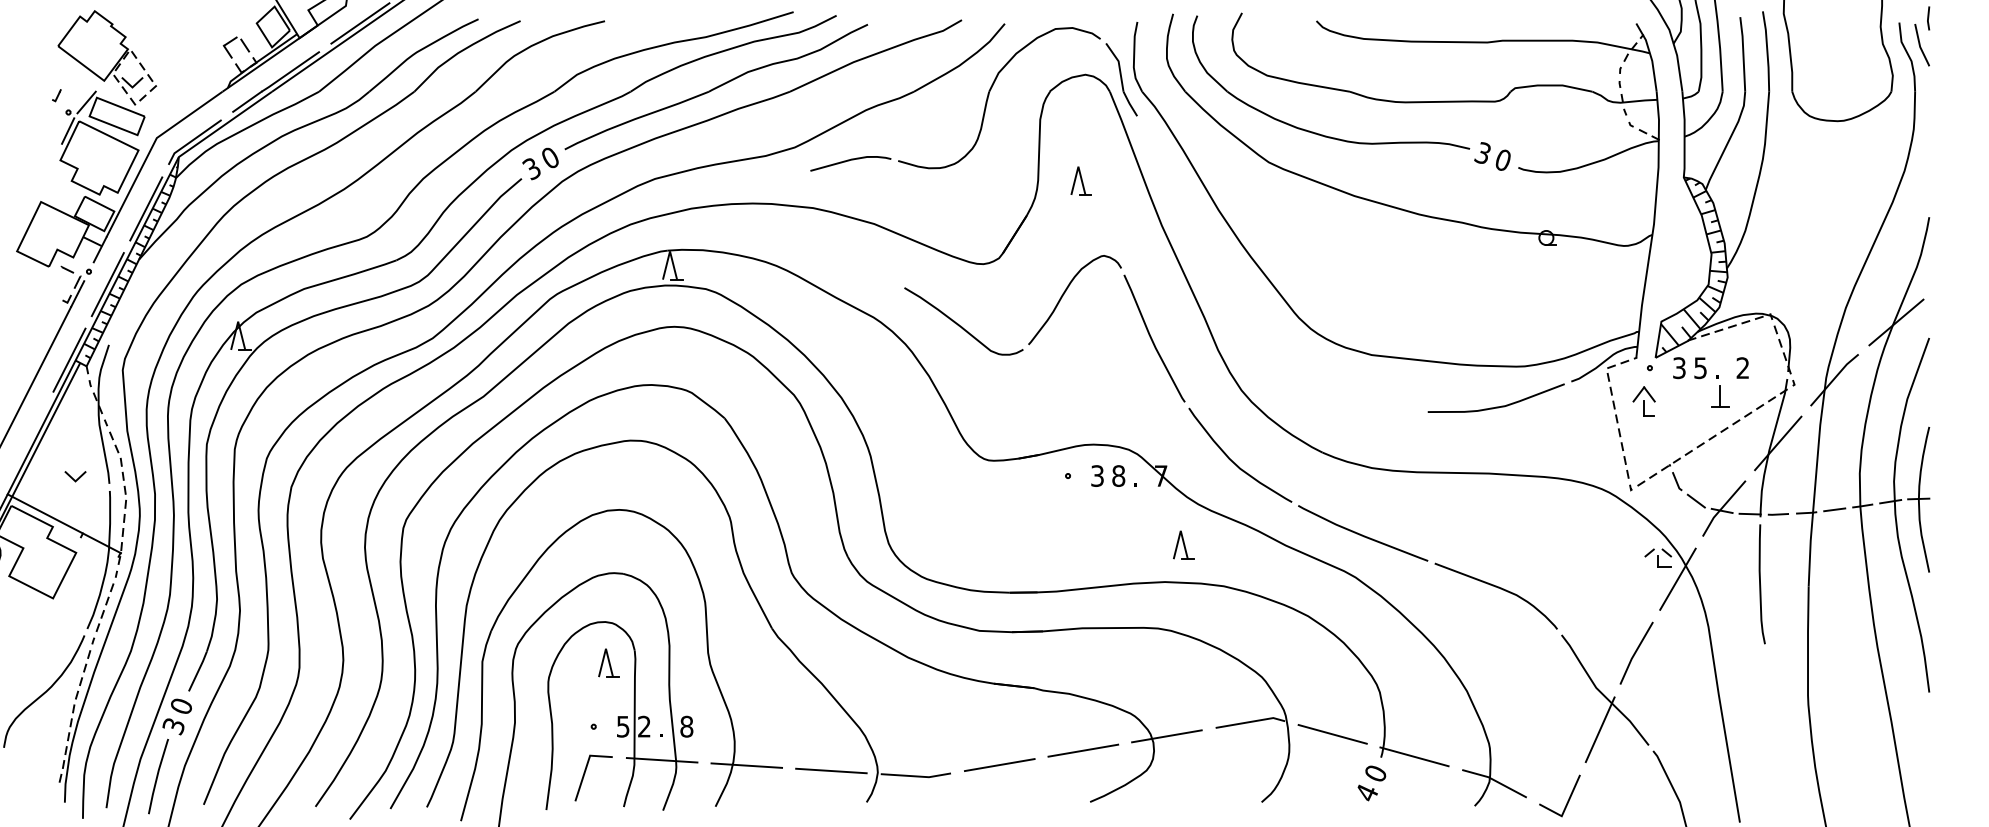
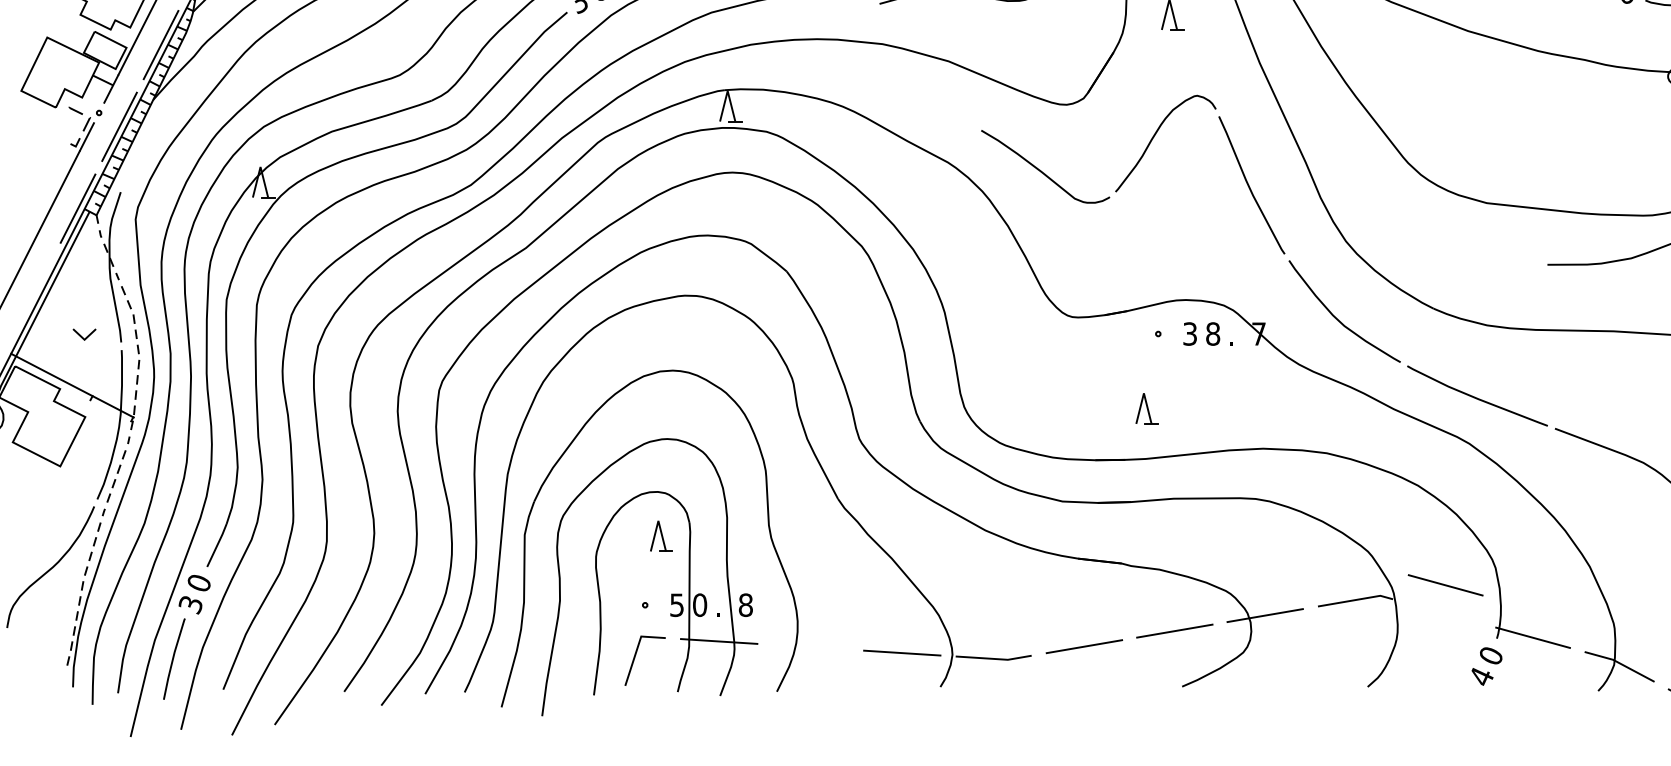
part: (1183, 544) -> (1146, 408), moved
text: (644, 726) -> (700, 604), 2 -> 0
line: (1332, 734) -> (1445, 585), moved
line: (746, 765) -> (810, 647), removed

